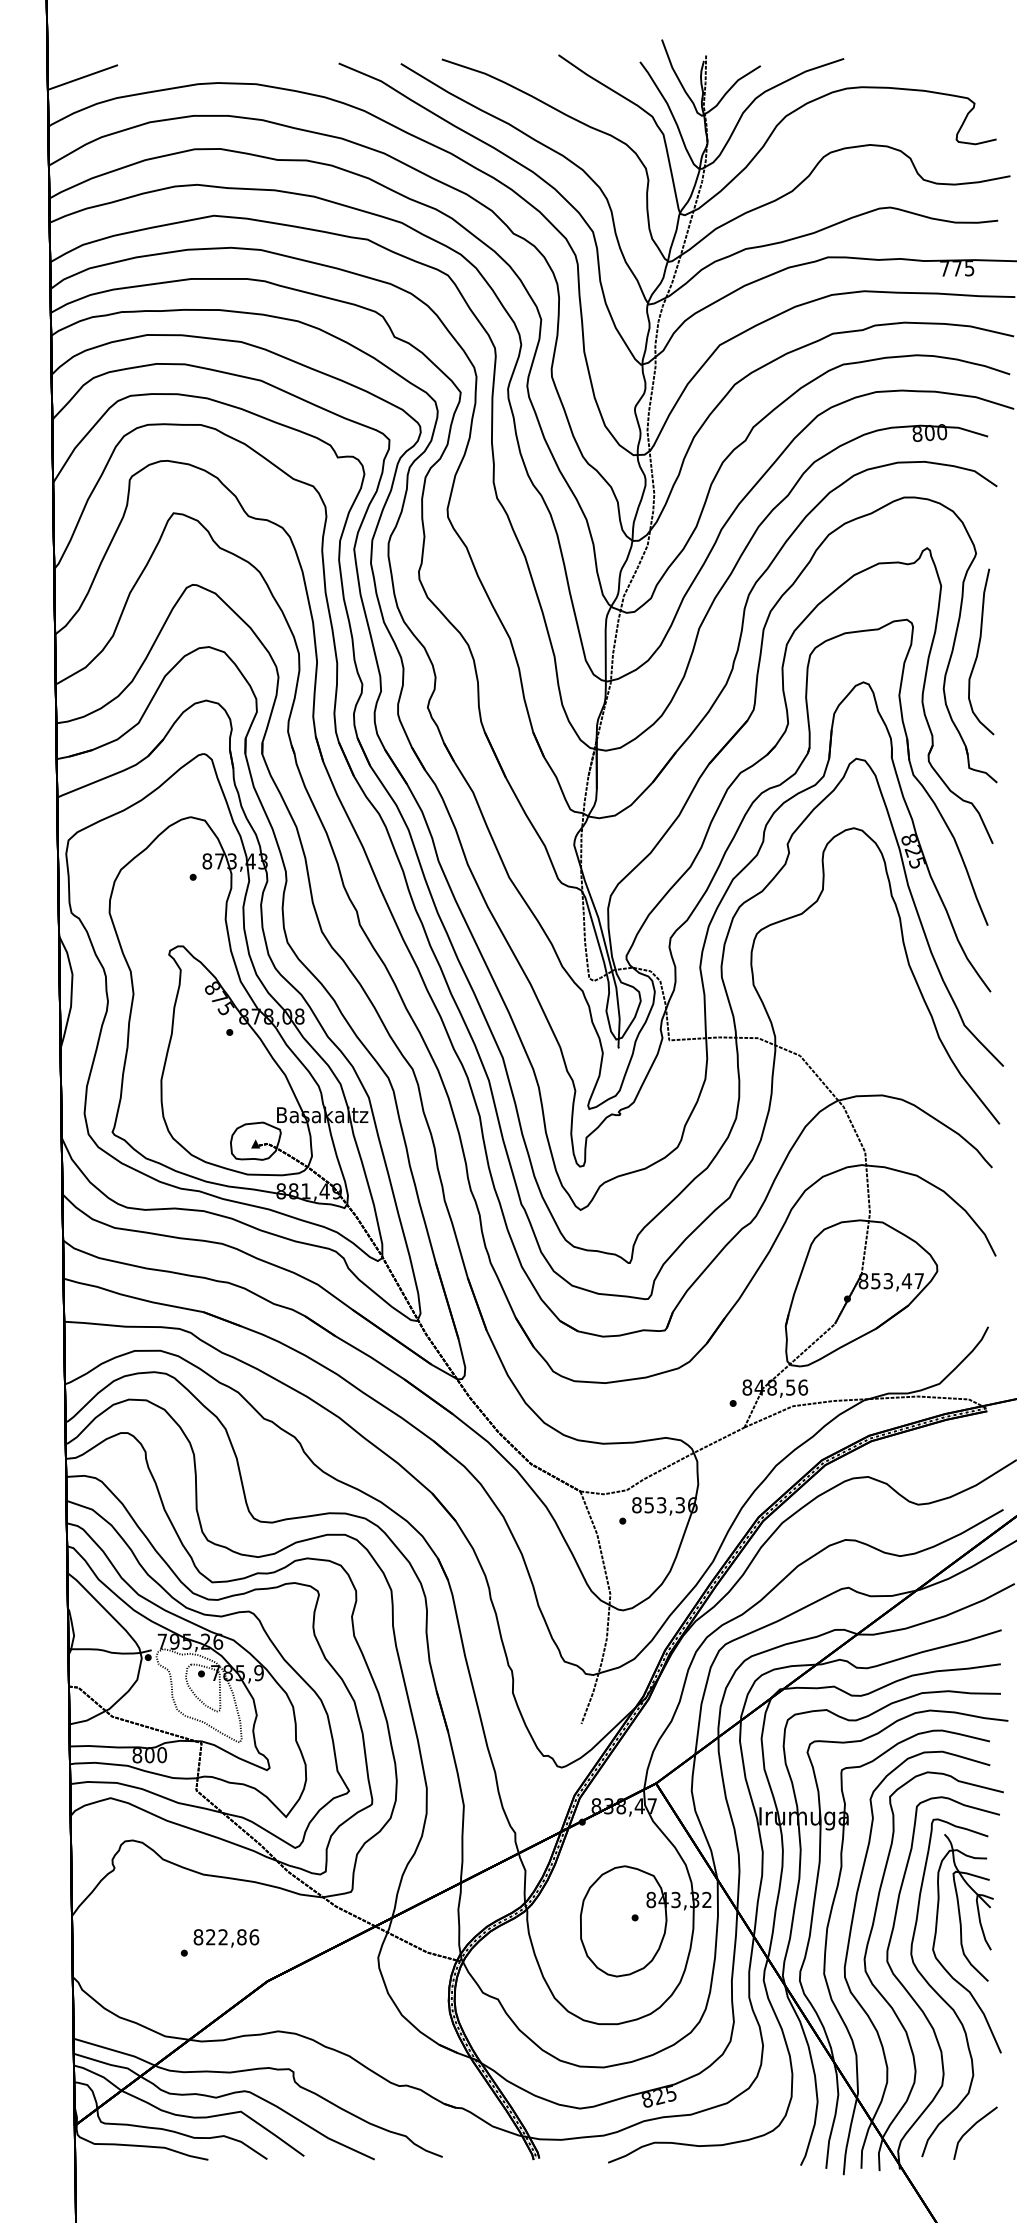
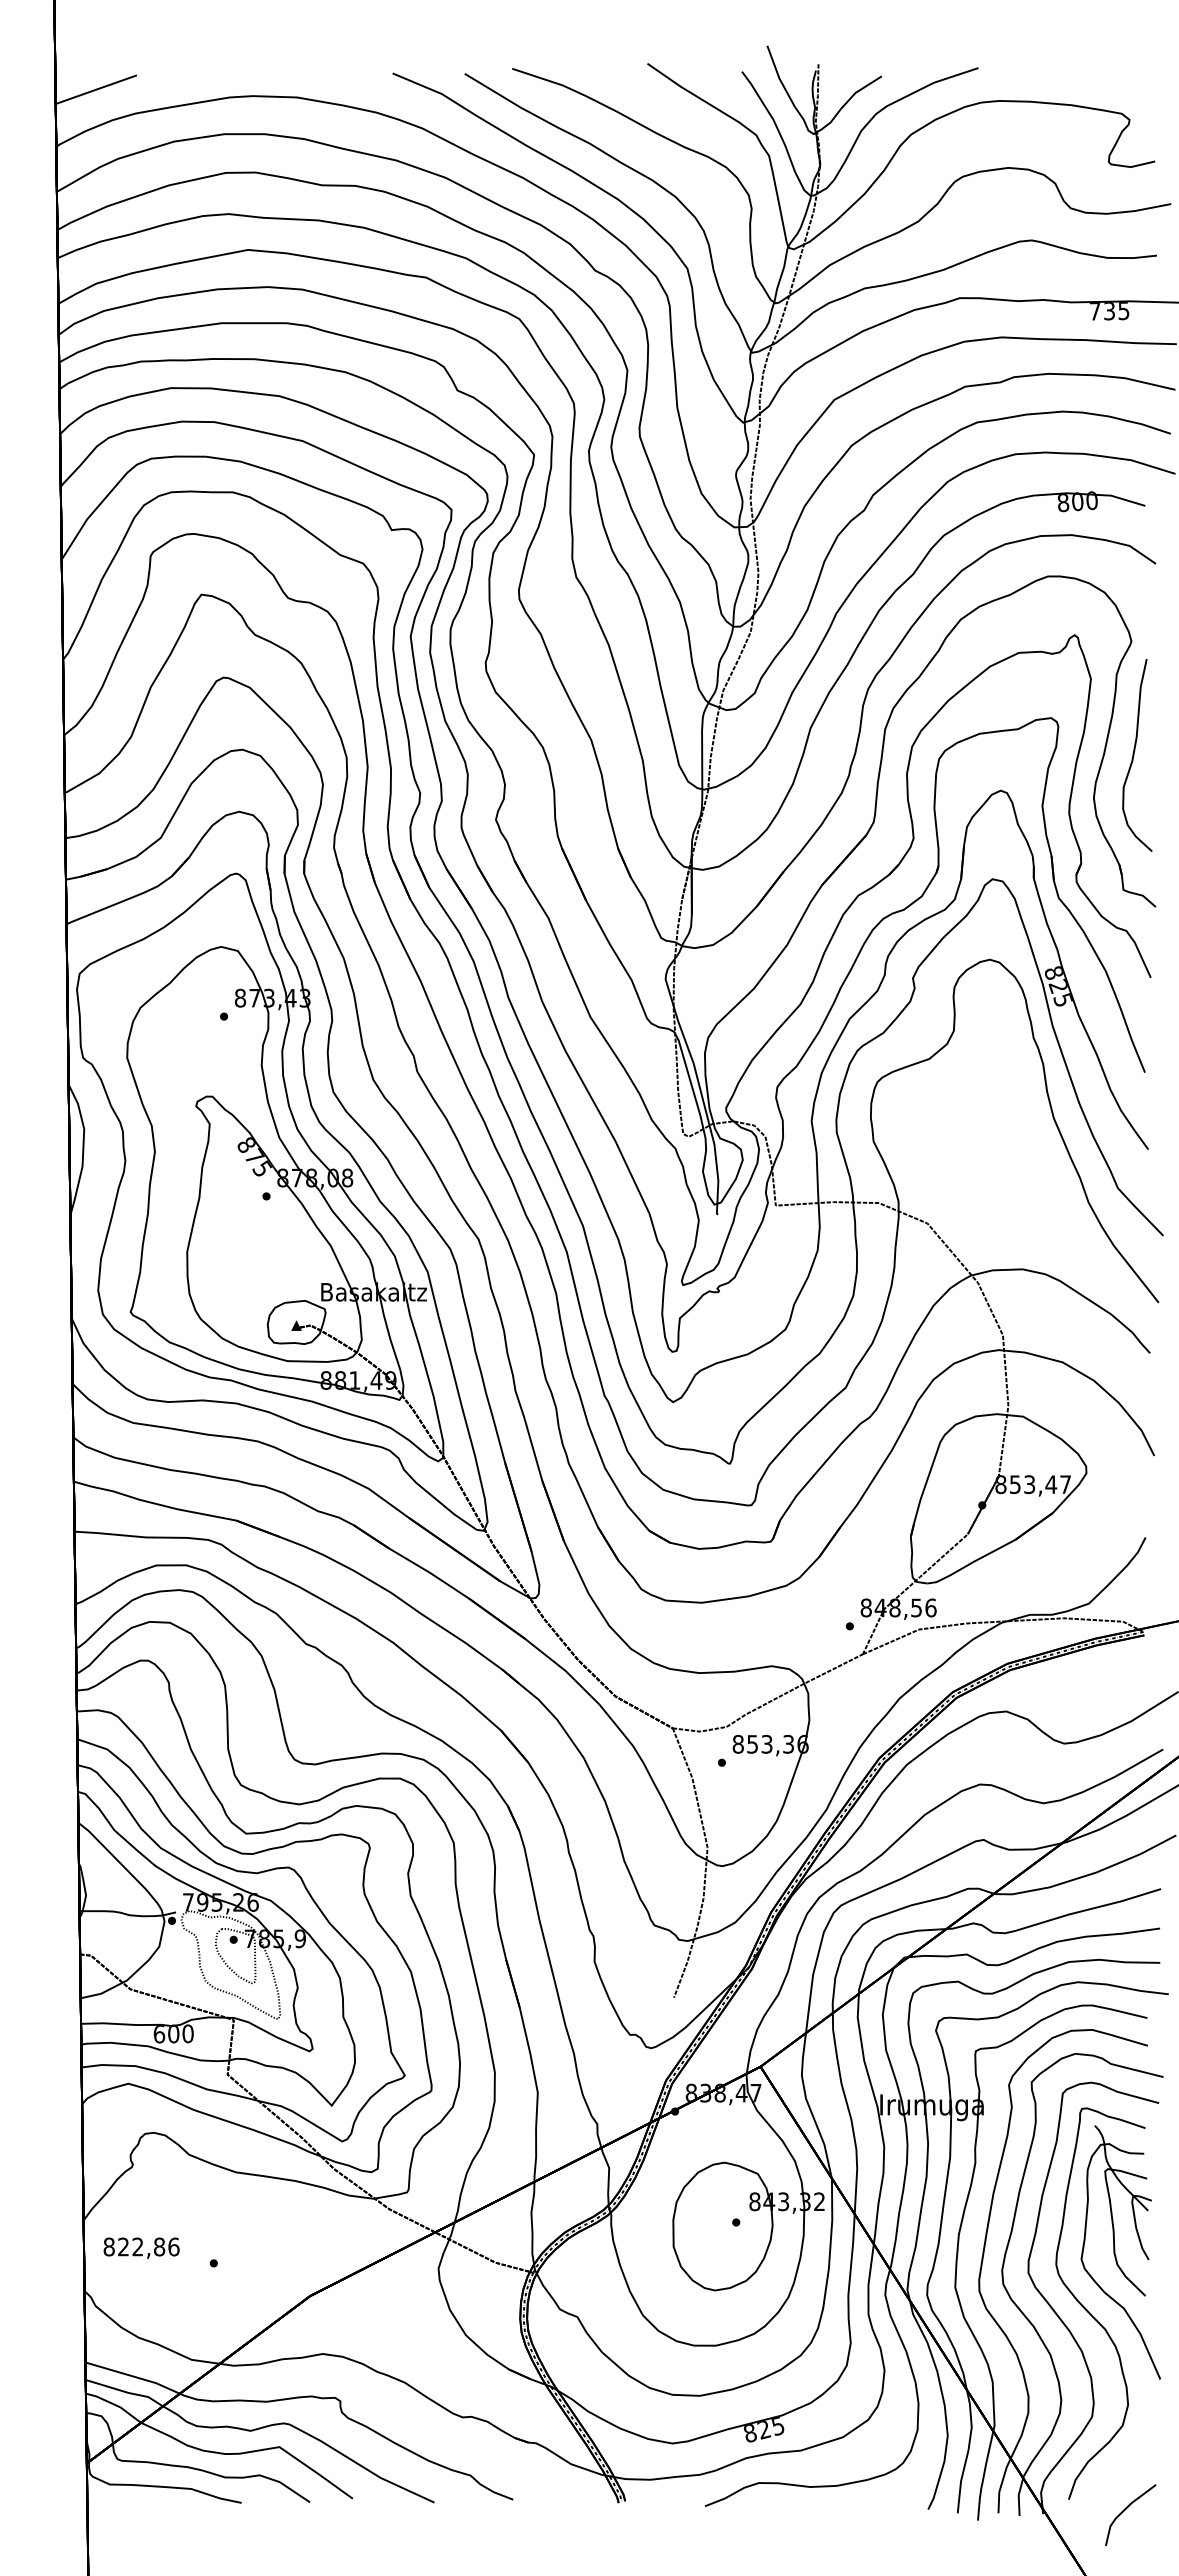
text: (957, 268) -> (1109, 311), 775 -> 735
text: (137, 1755) -> (159, 2034), 800 -> 600
text: (226, 1937) -> (141, 2247), moved
line: (971, 2128) -> (1126, 2509), moved

